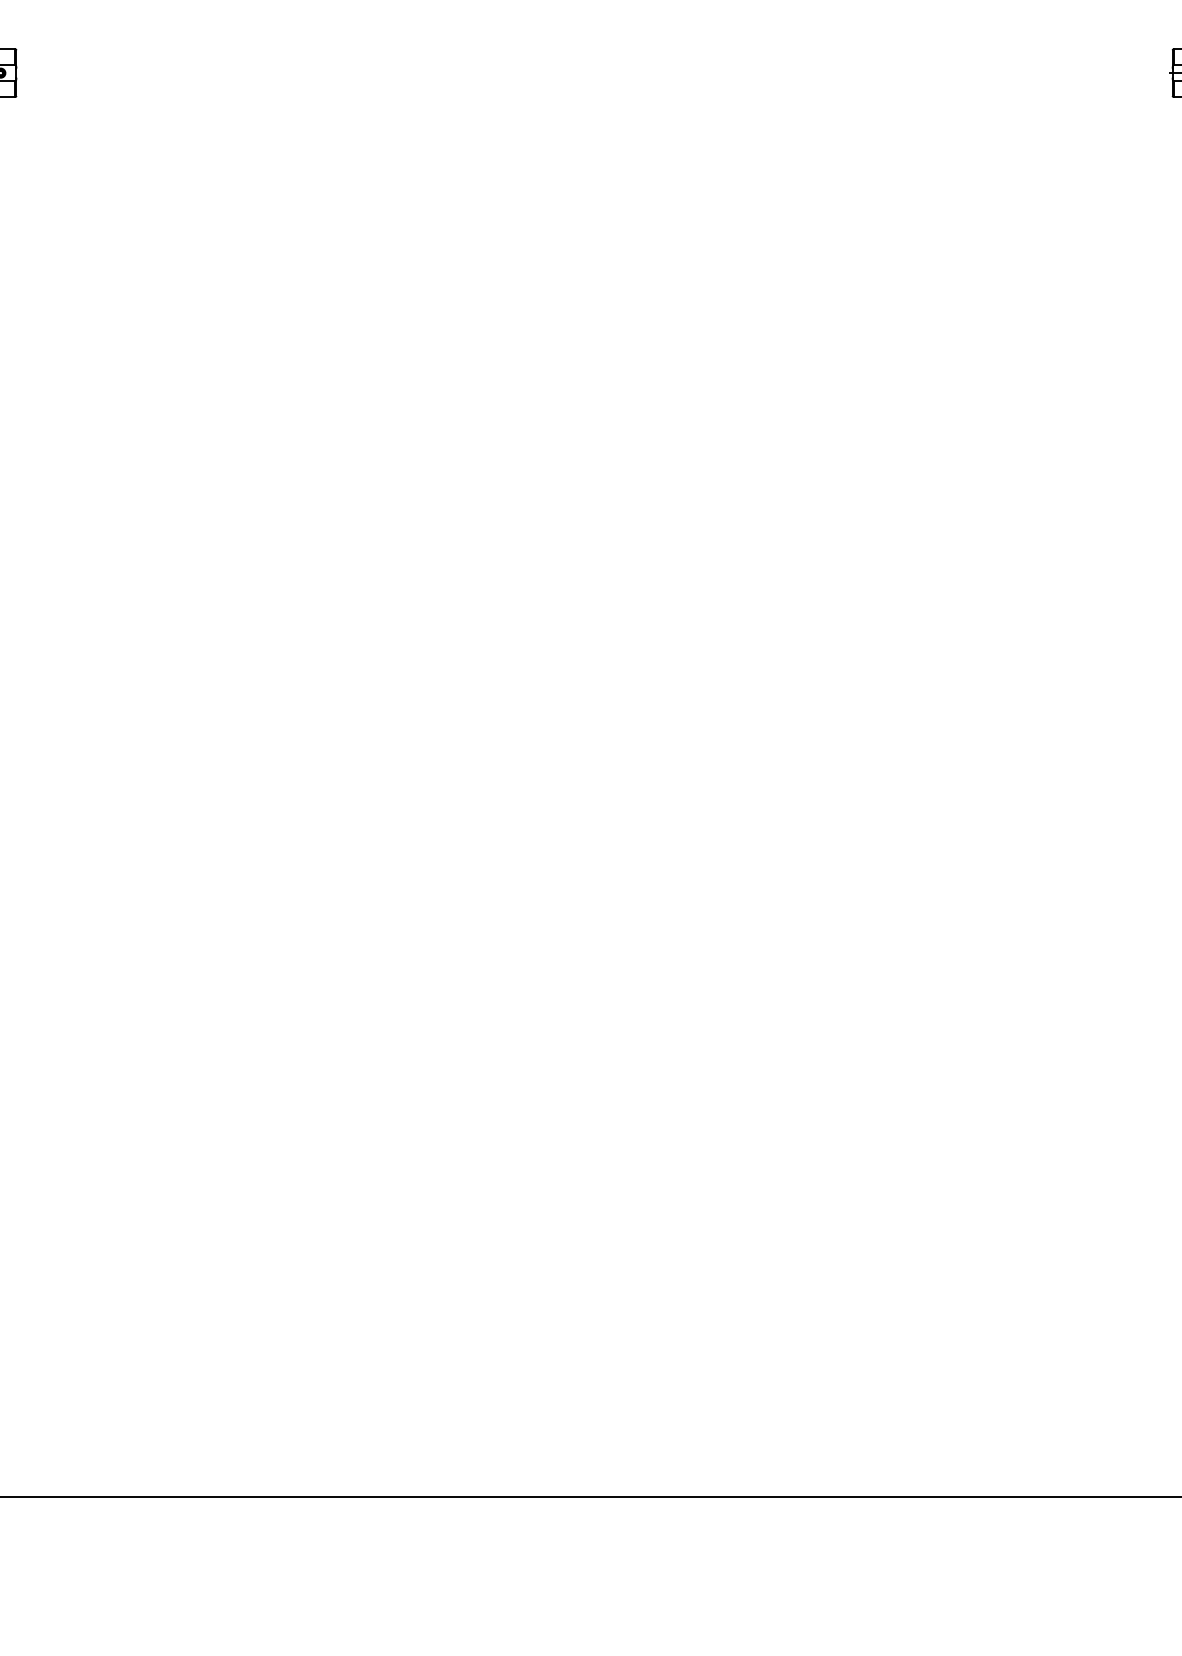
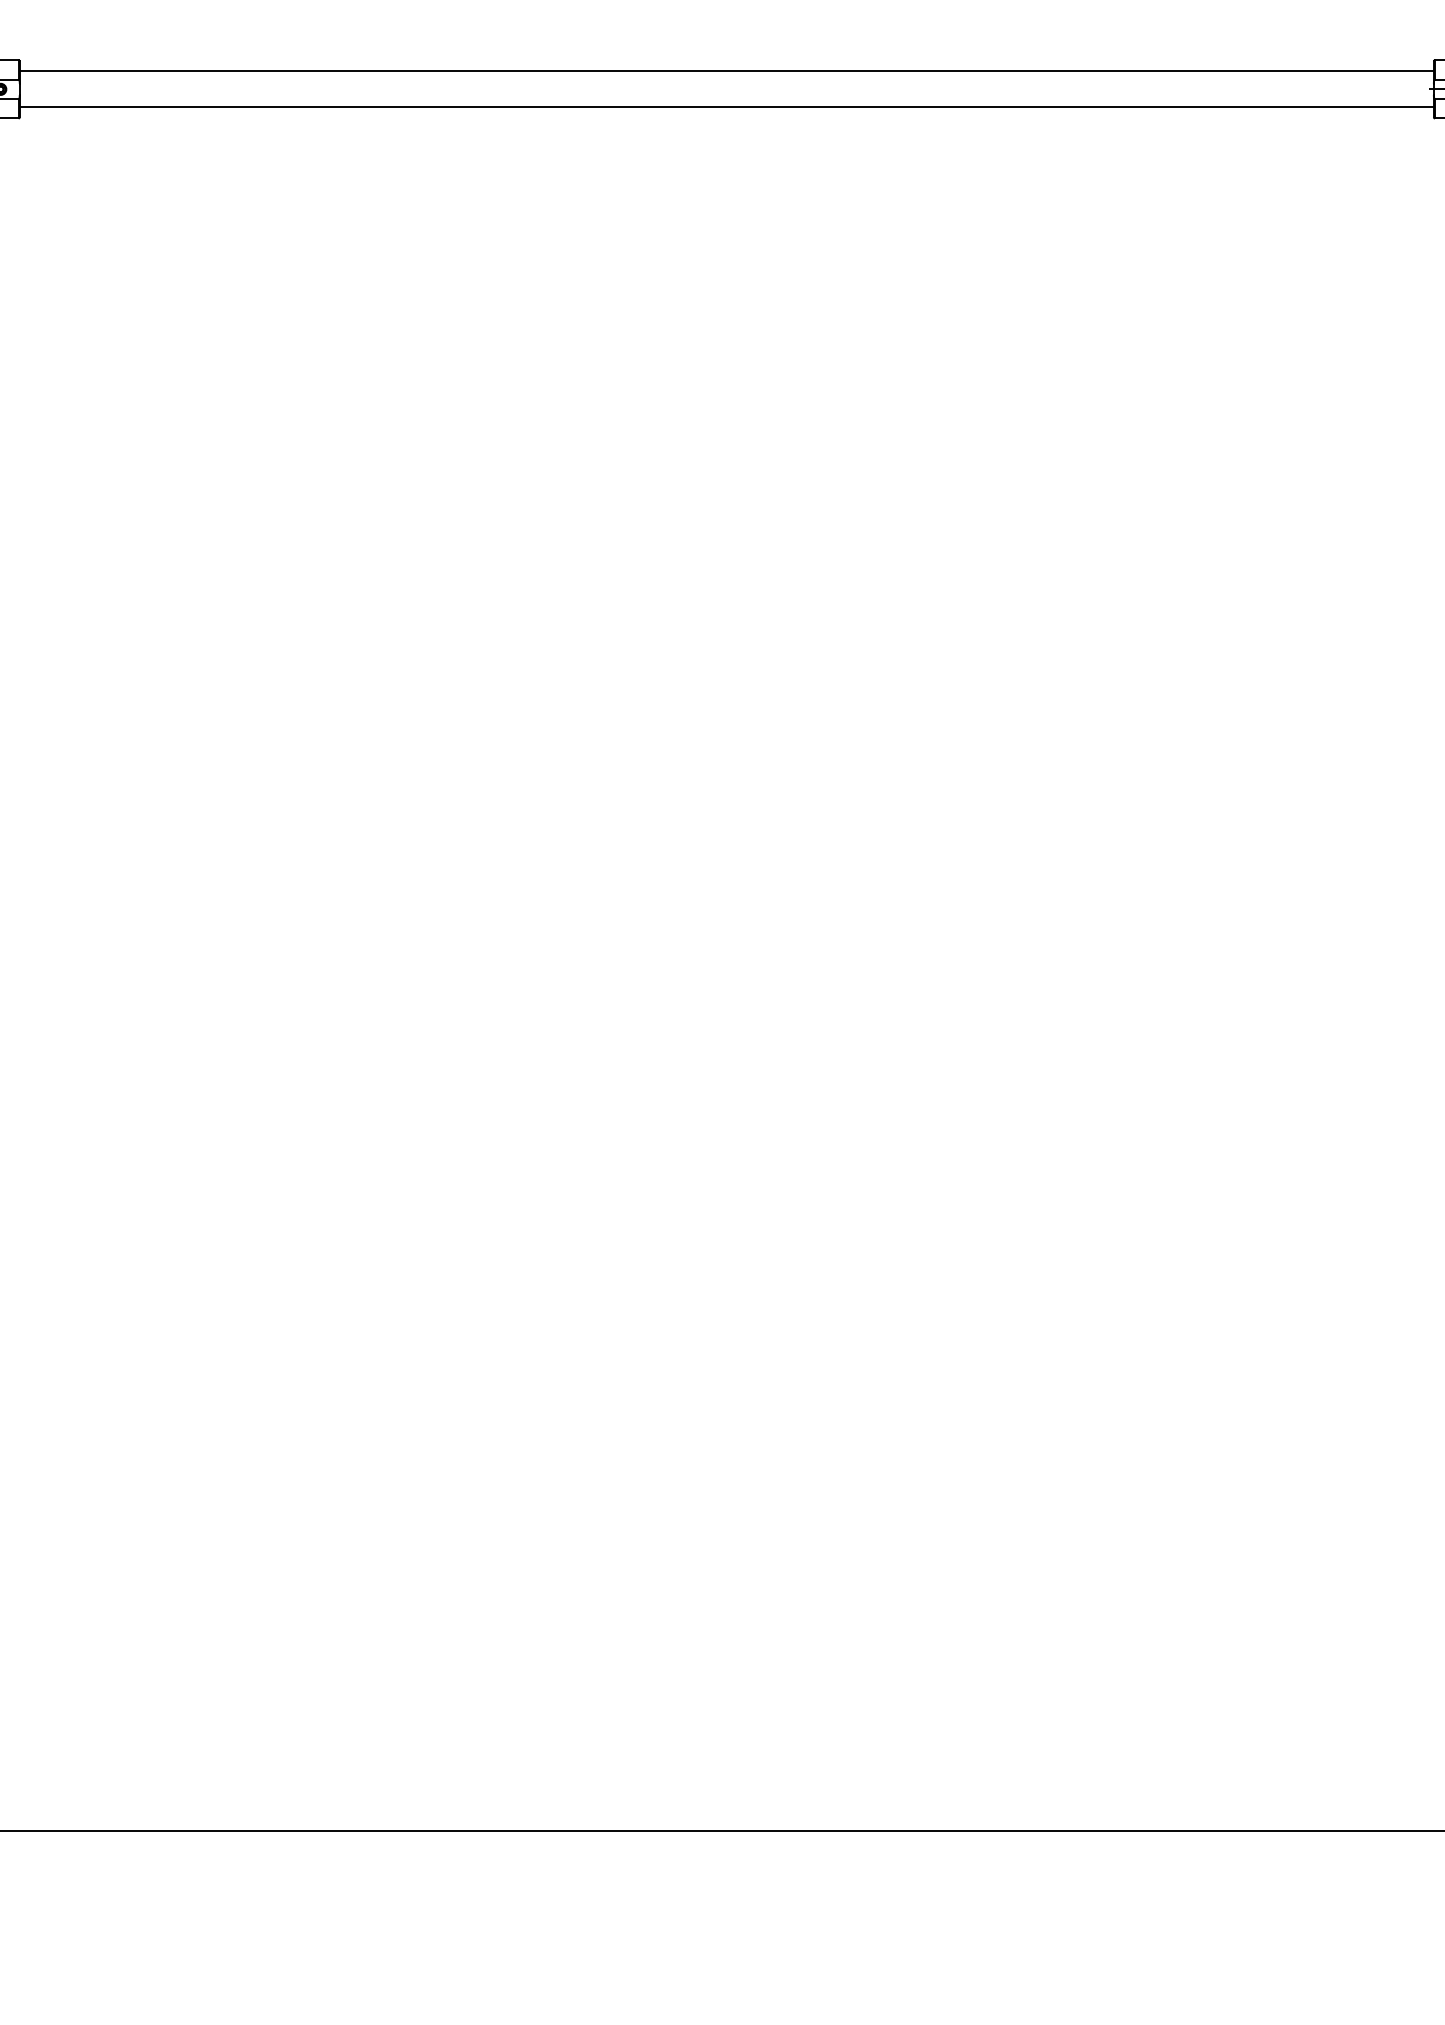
line: (594, 58) -> (726, 71), added
line: (594, 87) -> (726, 107), added

